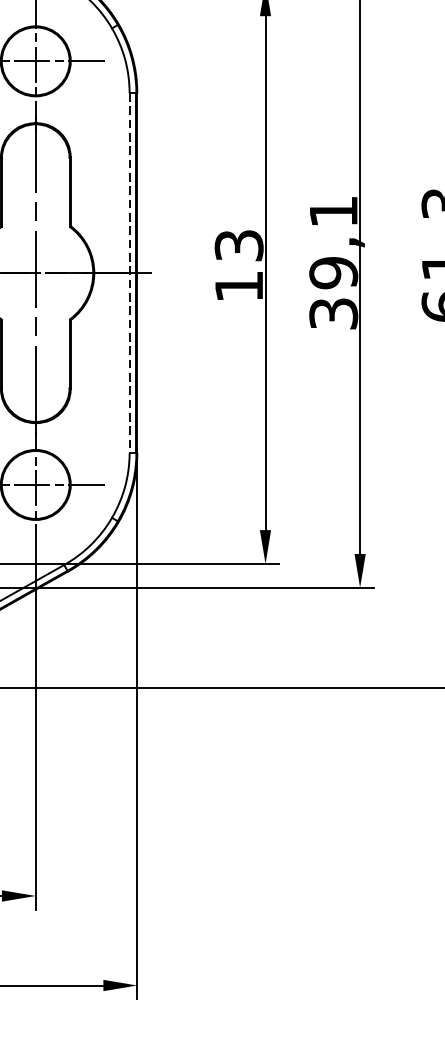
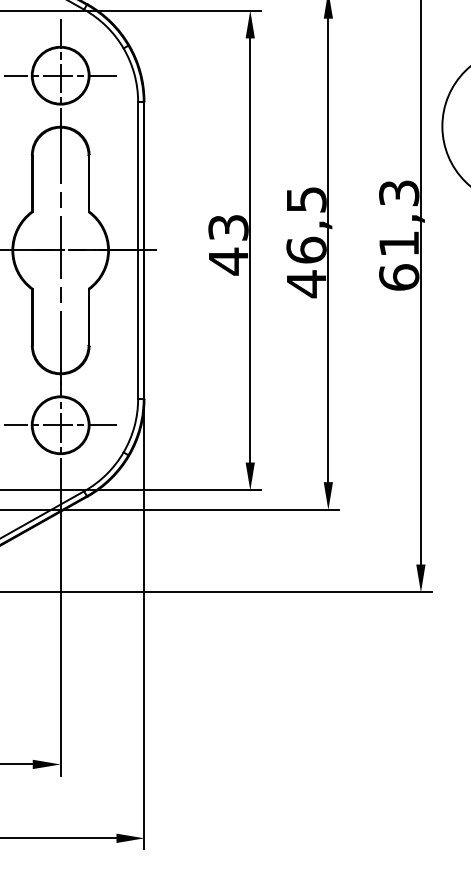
text: (333, 263) -> (306, 242), 39,1 -> 46,5
line: (130, 273) -> (138, 250), dashed -> solid
text: (239, 286) -> (228, 261), 13 -> 43

